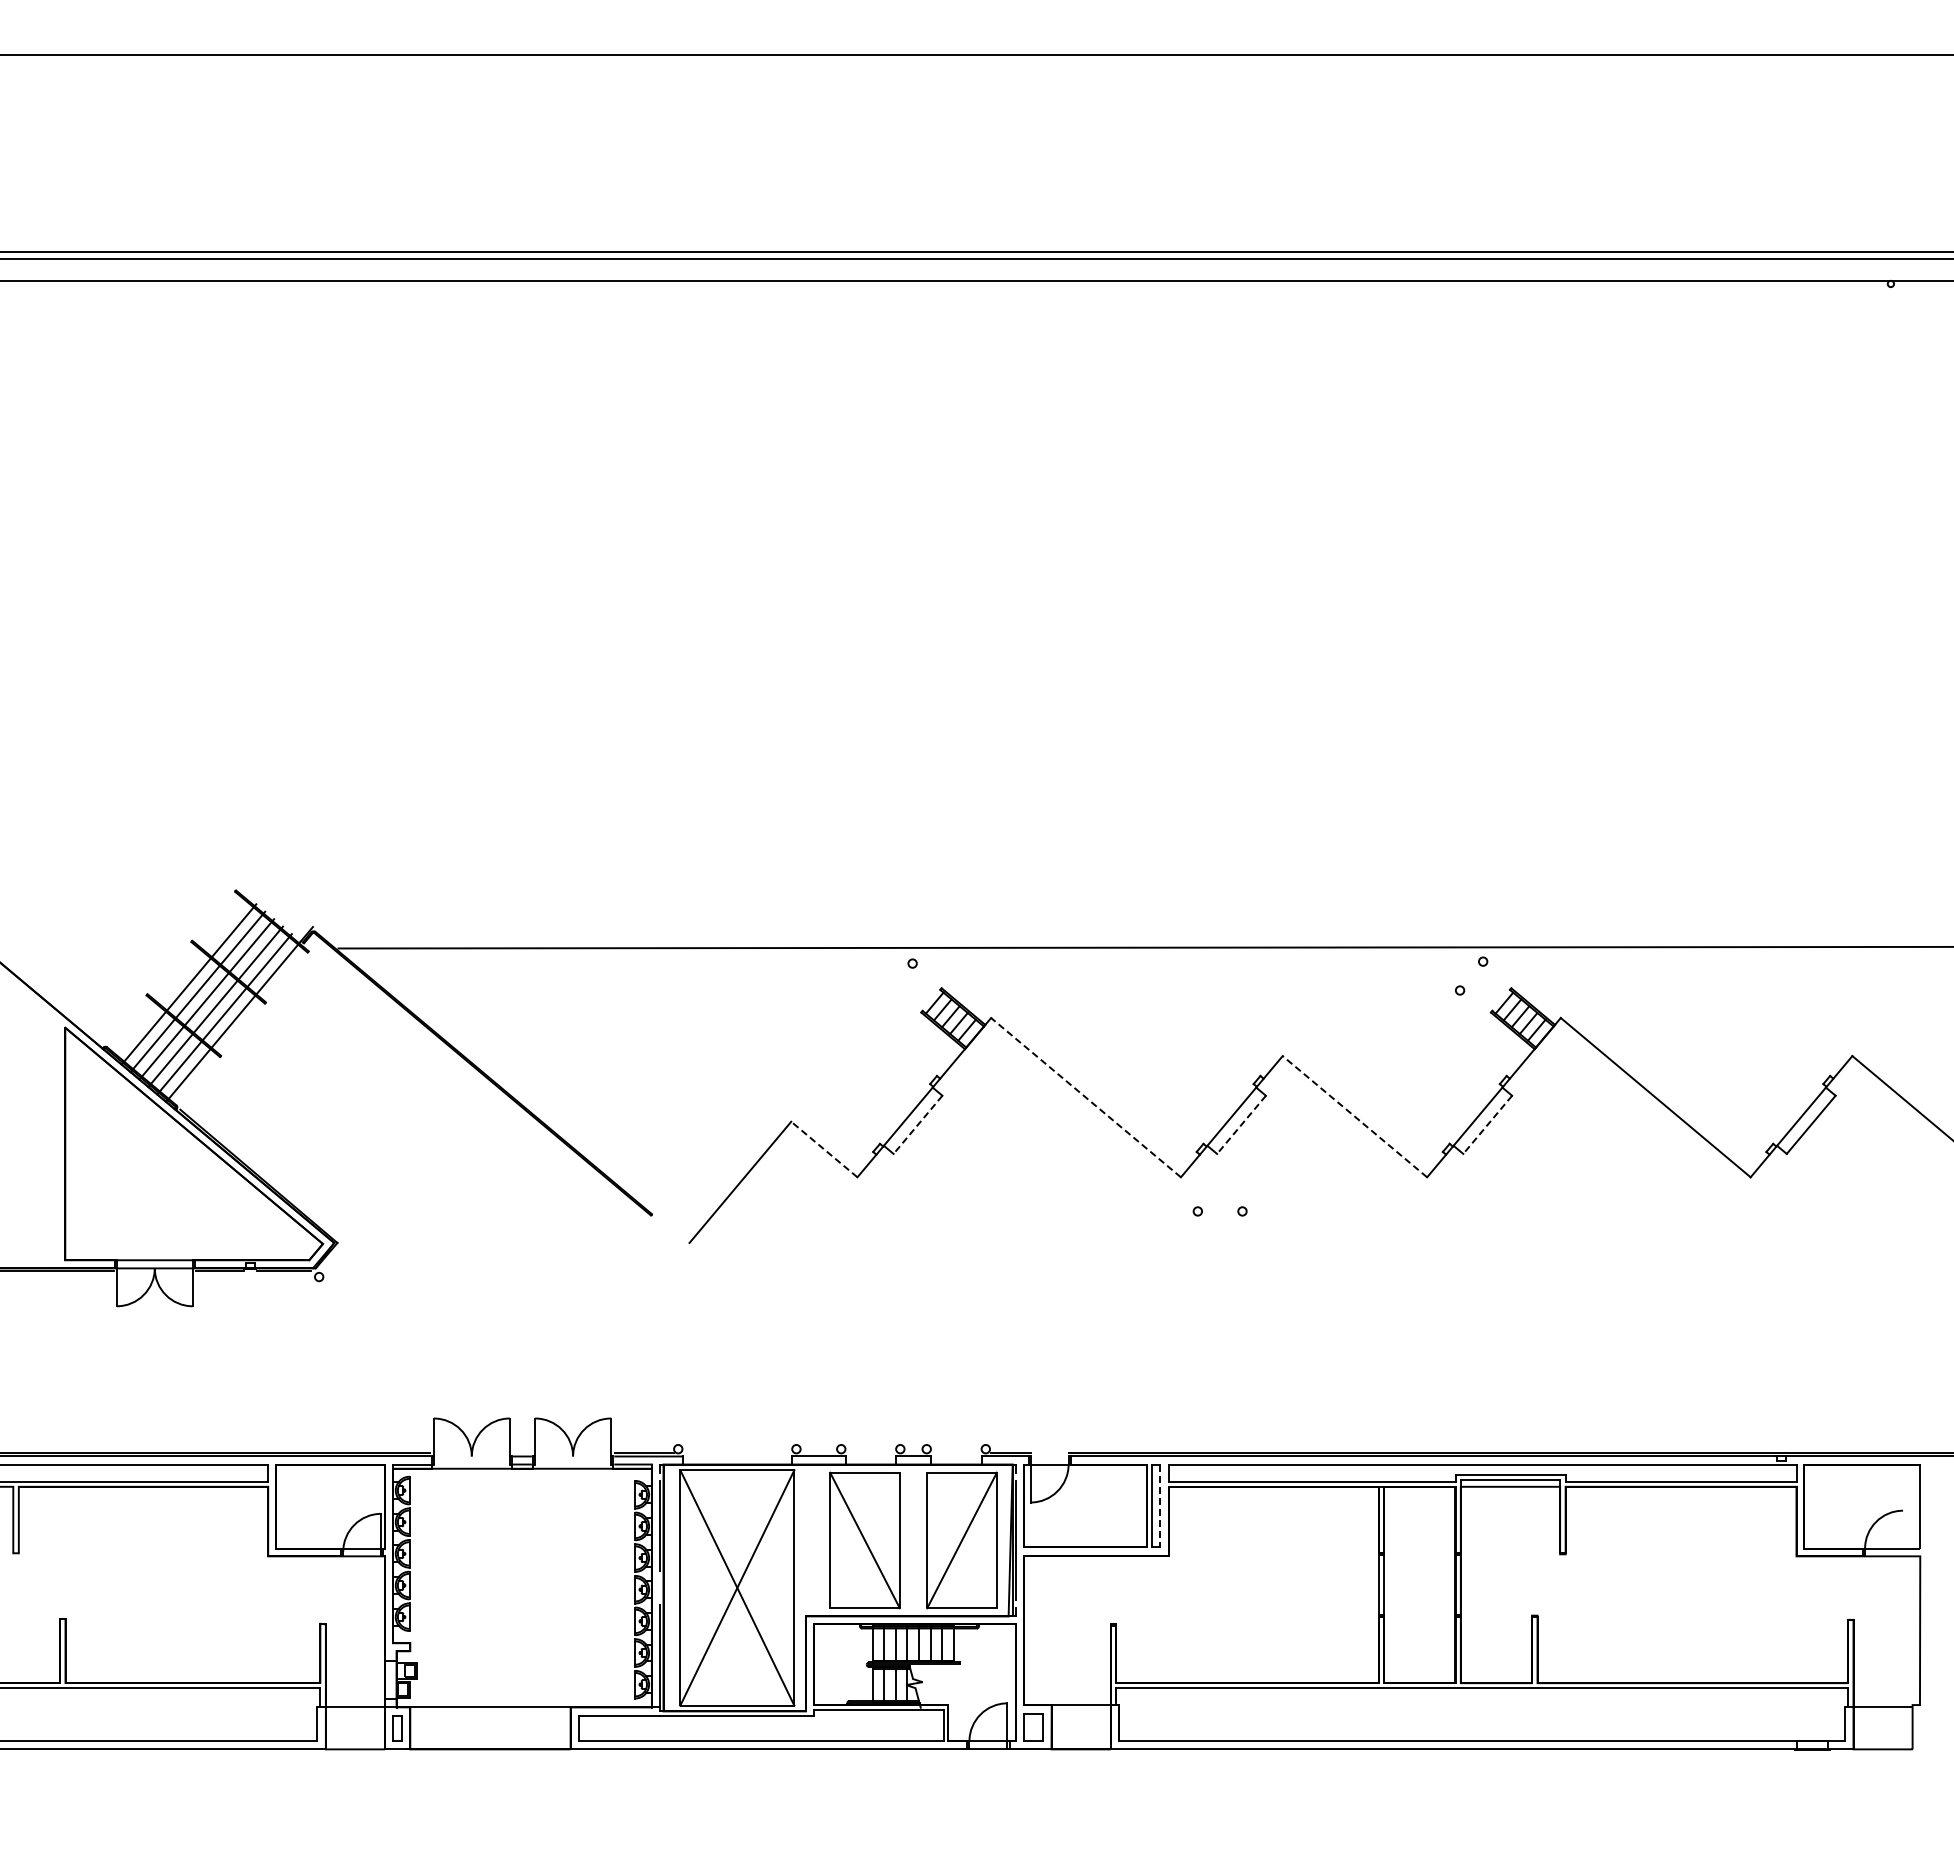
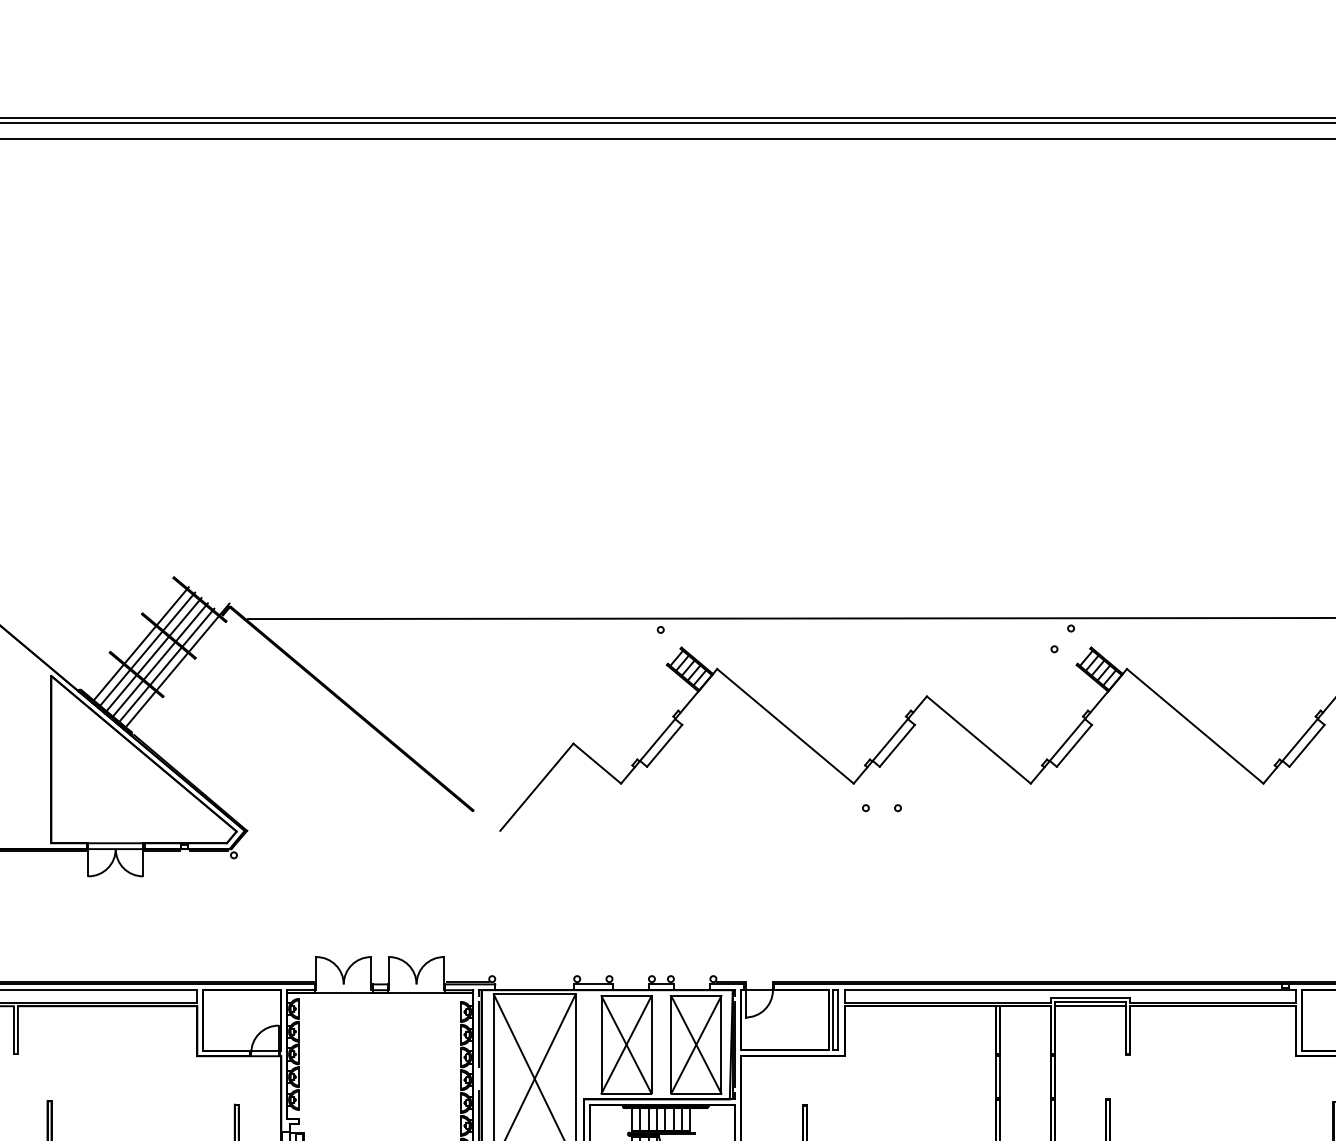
line: (1086, 1097) -> (785, 726), dashed -> solid
line: (1354, 1116) -> (978, 739), dashed -> solid
line: (918, 1124) -> (665, 745), dashed -> solid
line: (1241, 1124) -> (897, 745), dashed -> solid
line: (1487, 1124) -> (1074, 745), dashed -> solid
line: (823, 1149) -> (596, 763), dashed -> solid
line: (1159, 1506) -> (838, 1020), dashed -> solid
line: (864, 1540) -> (626, 1044), added
line: (961, 1540) -> (695, 1044), added

